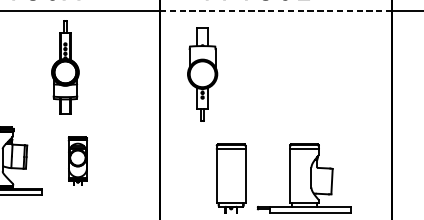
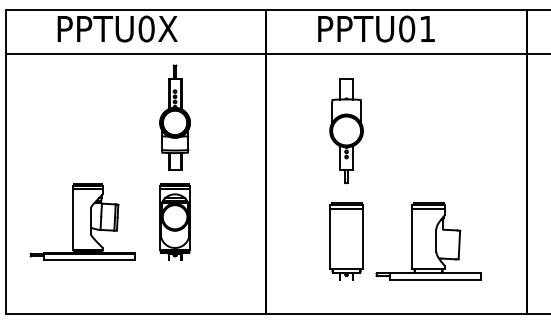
line: (275, 10) -> (396, 53), dashed -> solid
part: (64, 67) -> (174, 117), moved
part: (202, 74) -> (346, 131), moved
part: (77, 160) -> (174, 221), size x1.43

